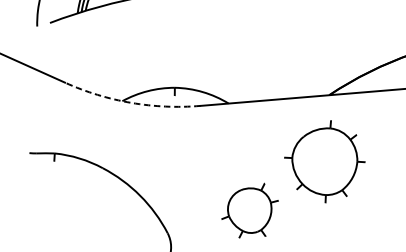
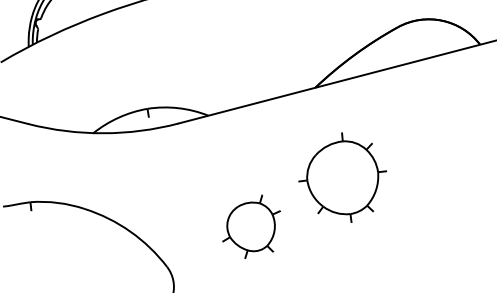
arc: (131, 103) -> (103, 133), dashed -> solid
part: (324, 160) -> (342, 177), moved

